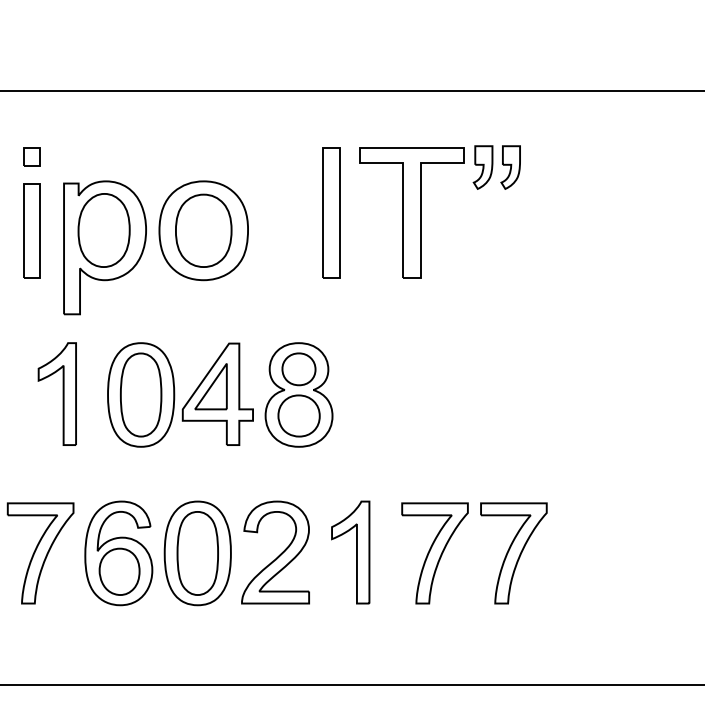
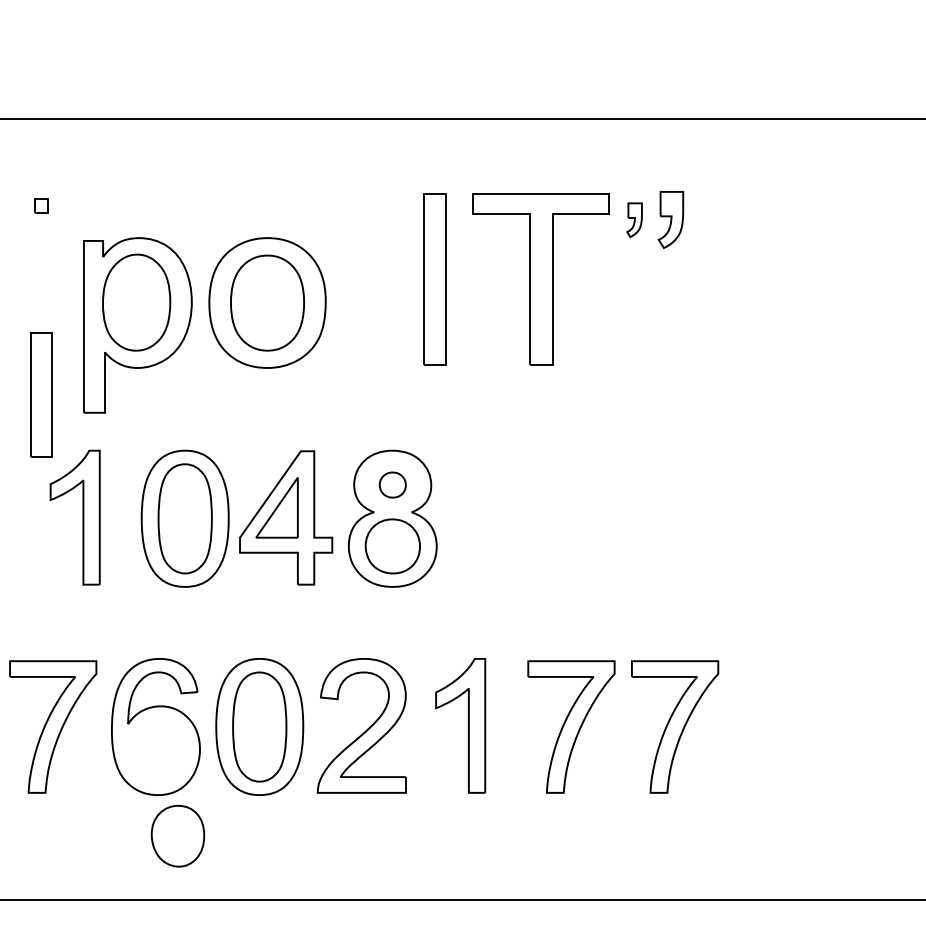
part: (31, 156) -> (41, 205), size x0.6
part: (483, 167) -> (634, 220), size x0.6
part: (31, 230) -> (41, 394), moved
part: (298, 368) -> (392, 484), size x0.6
part: (119, 571) -> (177, 835), moved

